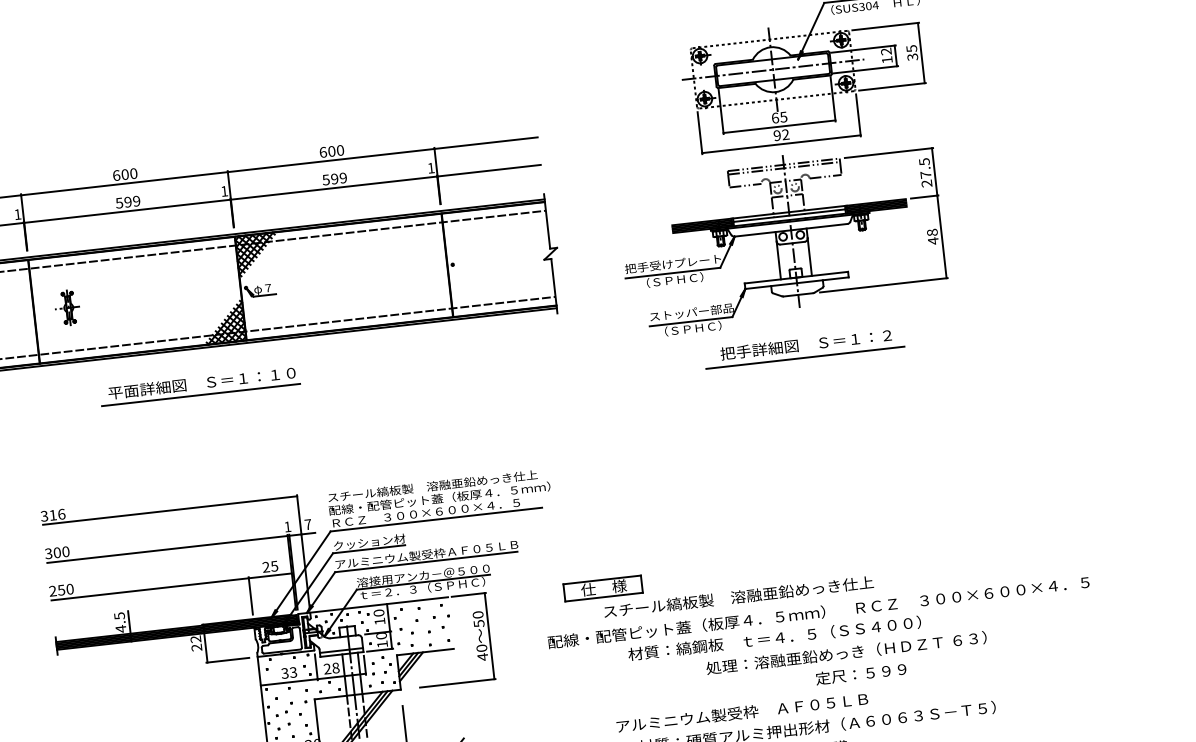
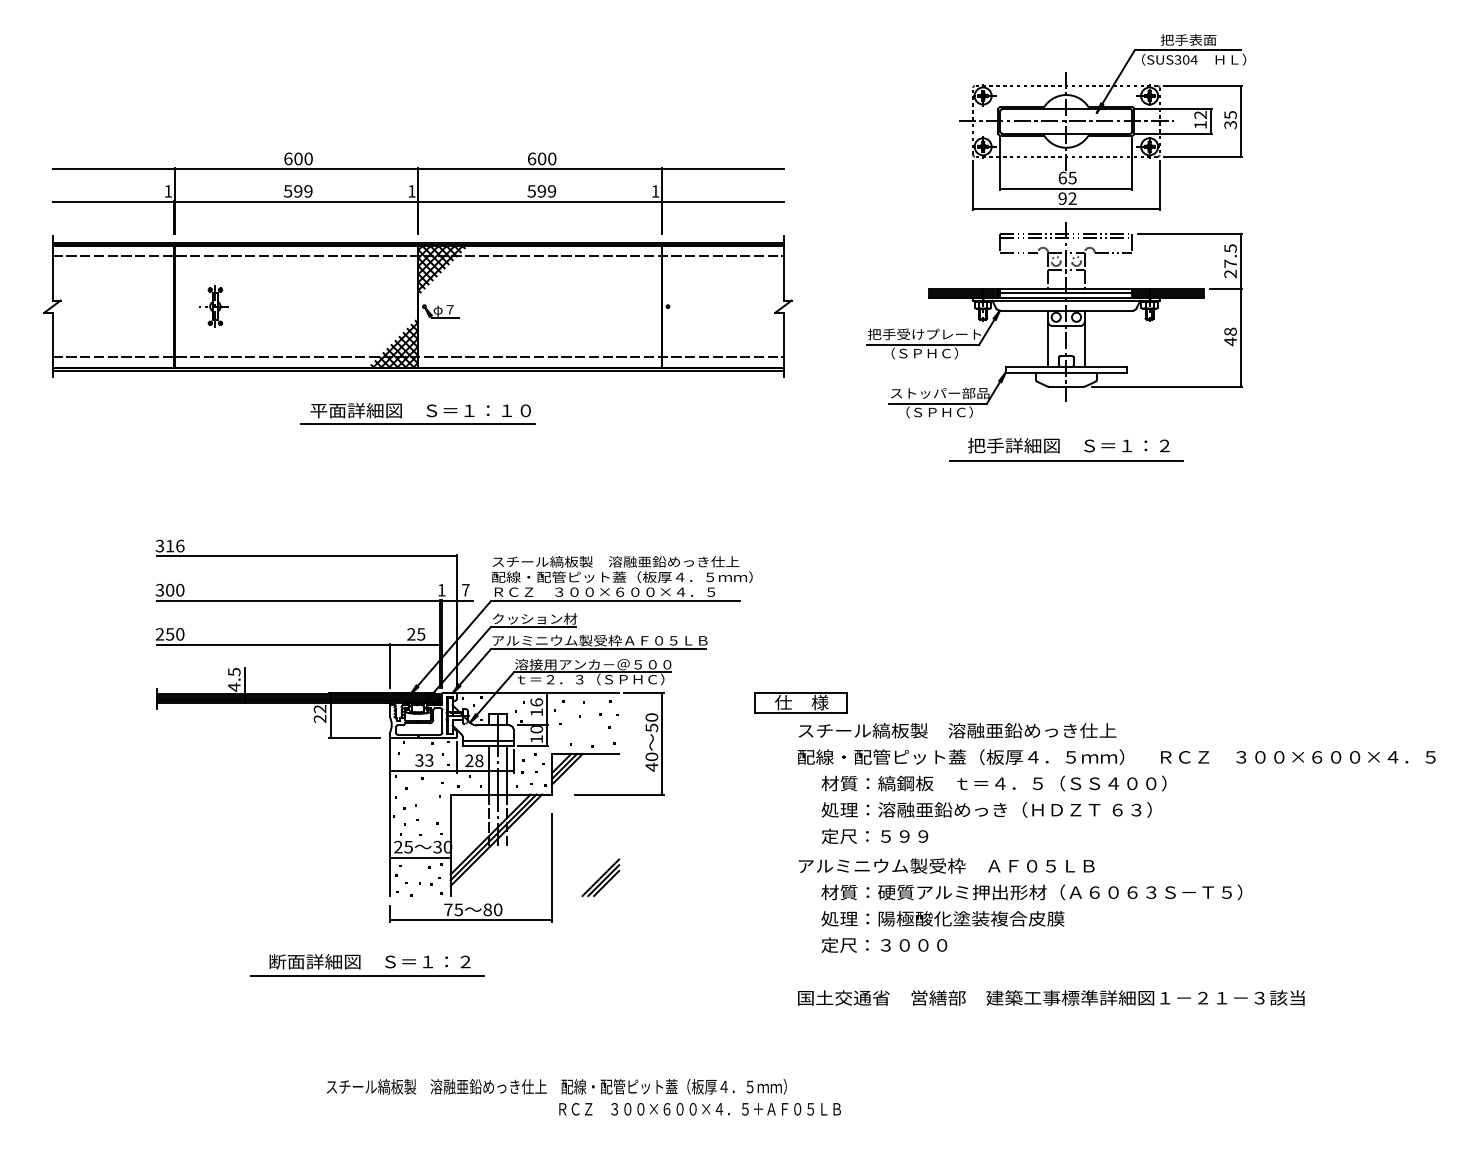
part: (207, 386) -> (426, 415), moved
text: (818, 611) -> (1116, 756), moved
text: (378, 613) -> (536, 702), 10 -> 16
text: (846, 652) -> (986, 809), moved
text: (860, 673) -> (874, 835), moved

